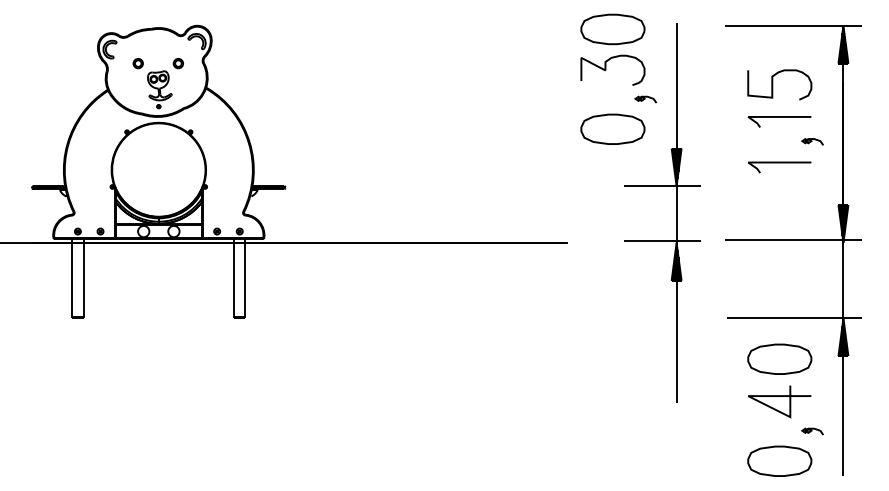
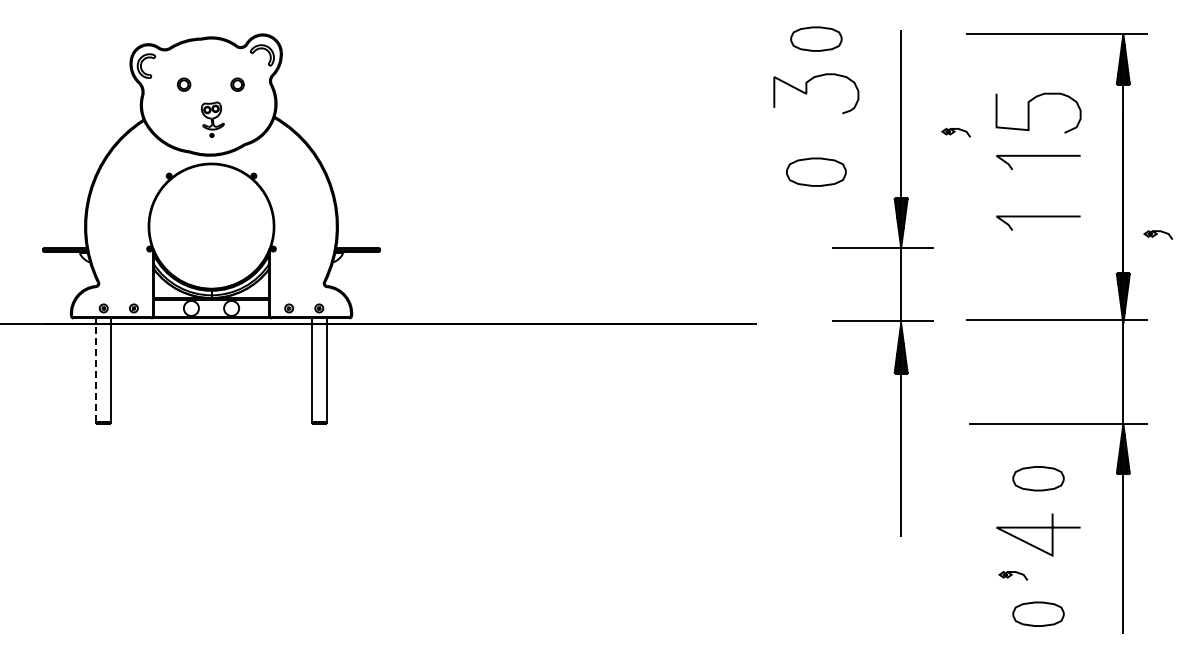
part: (613, 28) -> (816, 38), size x0.6
part: (159, 89) -> (212, 119), size x0.7
part: (645, 99) -> (955, 132), moved
part: (613, 128) -> (816, 171), size x0.7
part: (812, 141) -> (1157, 234), moved
line: (72, 278) -> (96, 370), solid -> dashed
part: (779, 359) -> (1038, 478), size x0.6
part: (812, 431) -> (1013, 575), moved
part: (779, 460) -> (1038, 613), size x0.6

